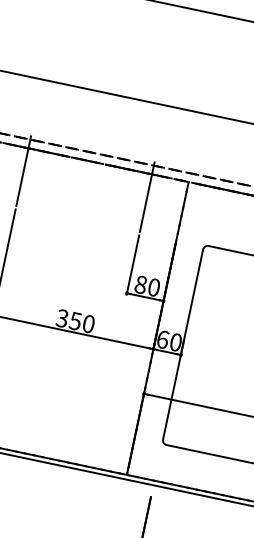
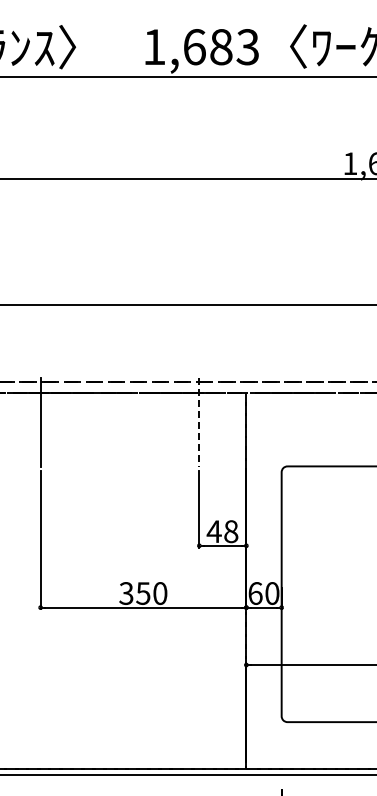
line: (147, 197) -> (199, 422), solid -> dashed
text: (147, 286) -> (222, 531), 80 -> 48

